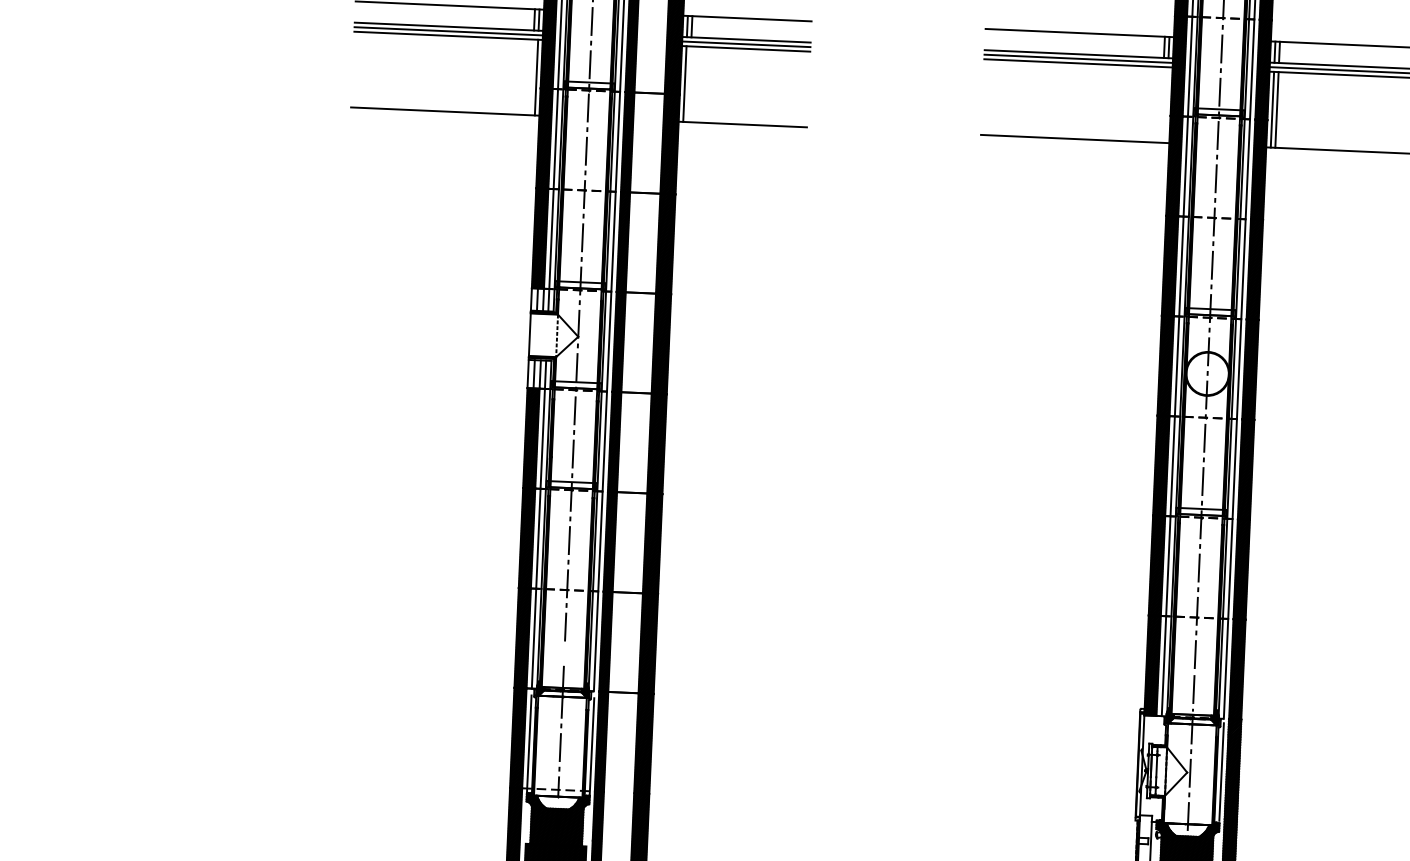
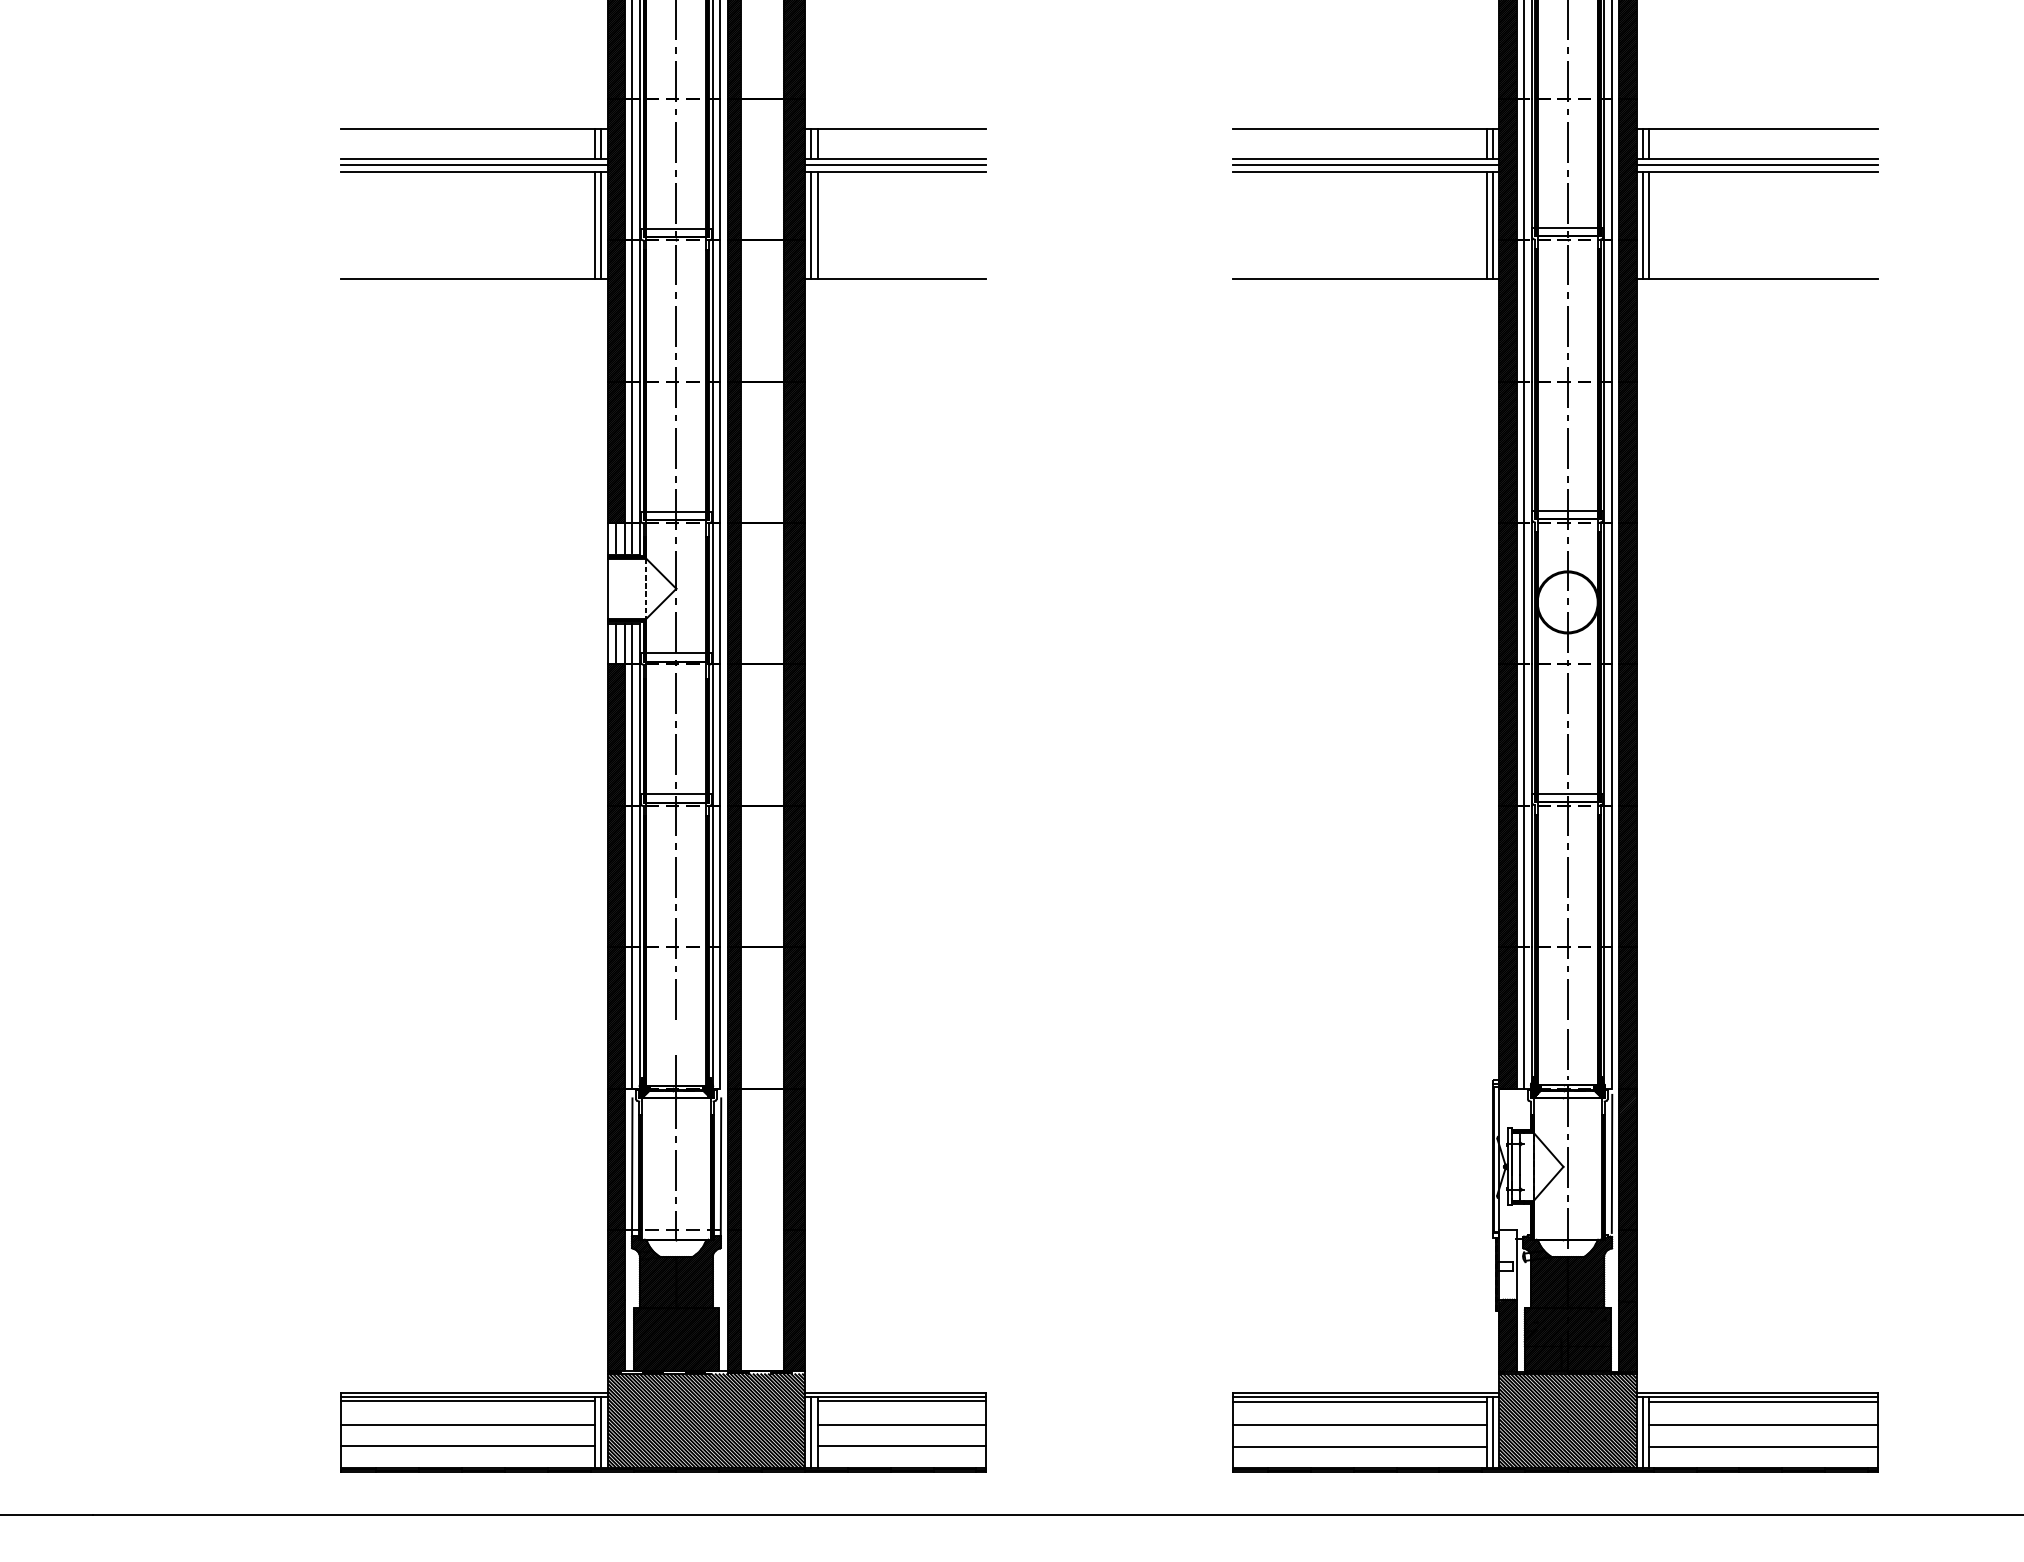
line: (531, 76) -> (594, 224), added
line: (689, 83) -> (817, 224), added
line: (1161, 104) -> (1486, 224), added
line: (1166, 104) -> (1493, 224), added

